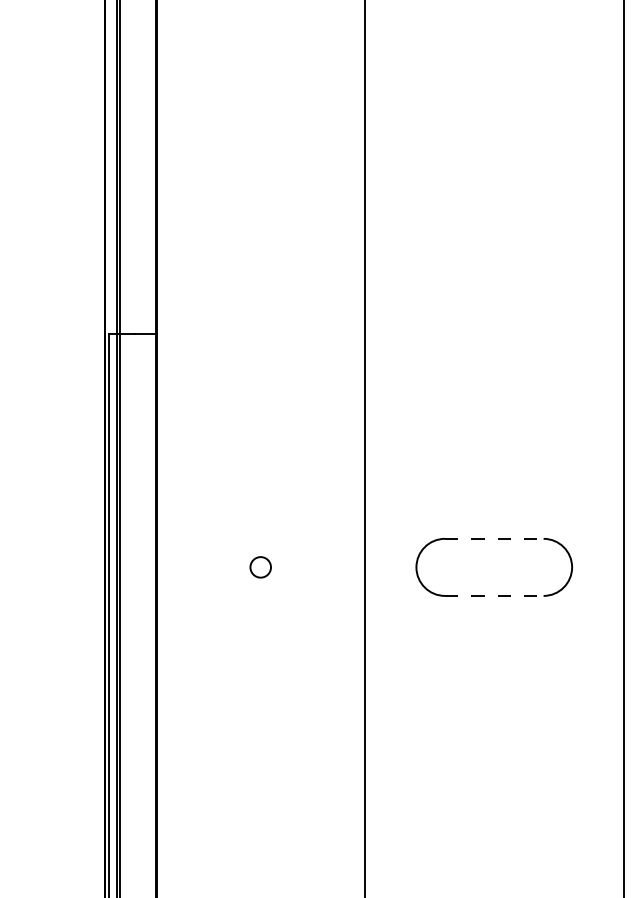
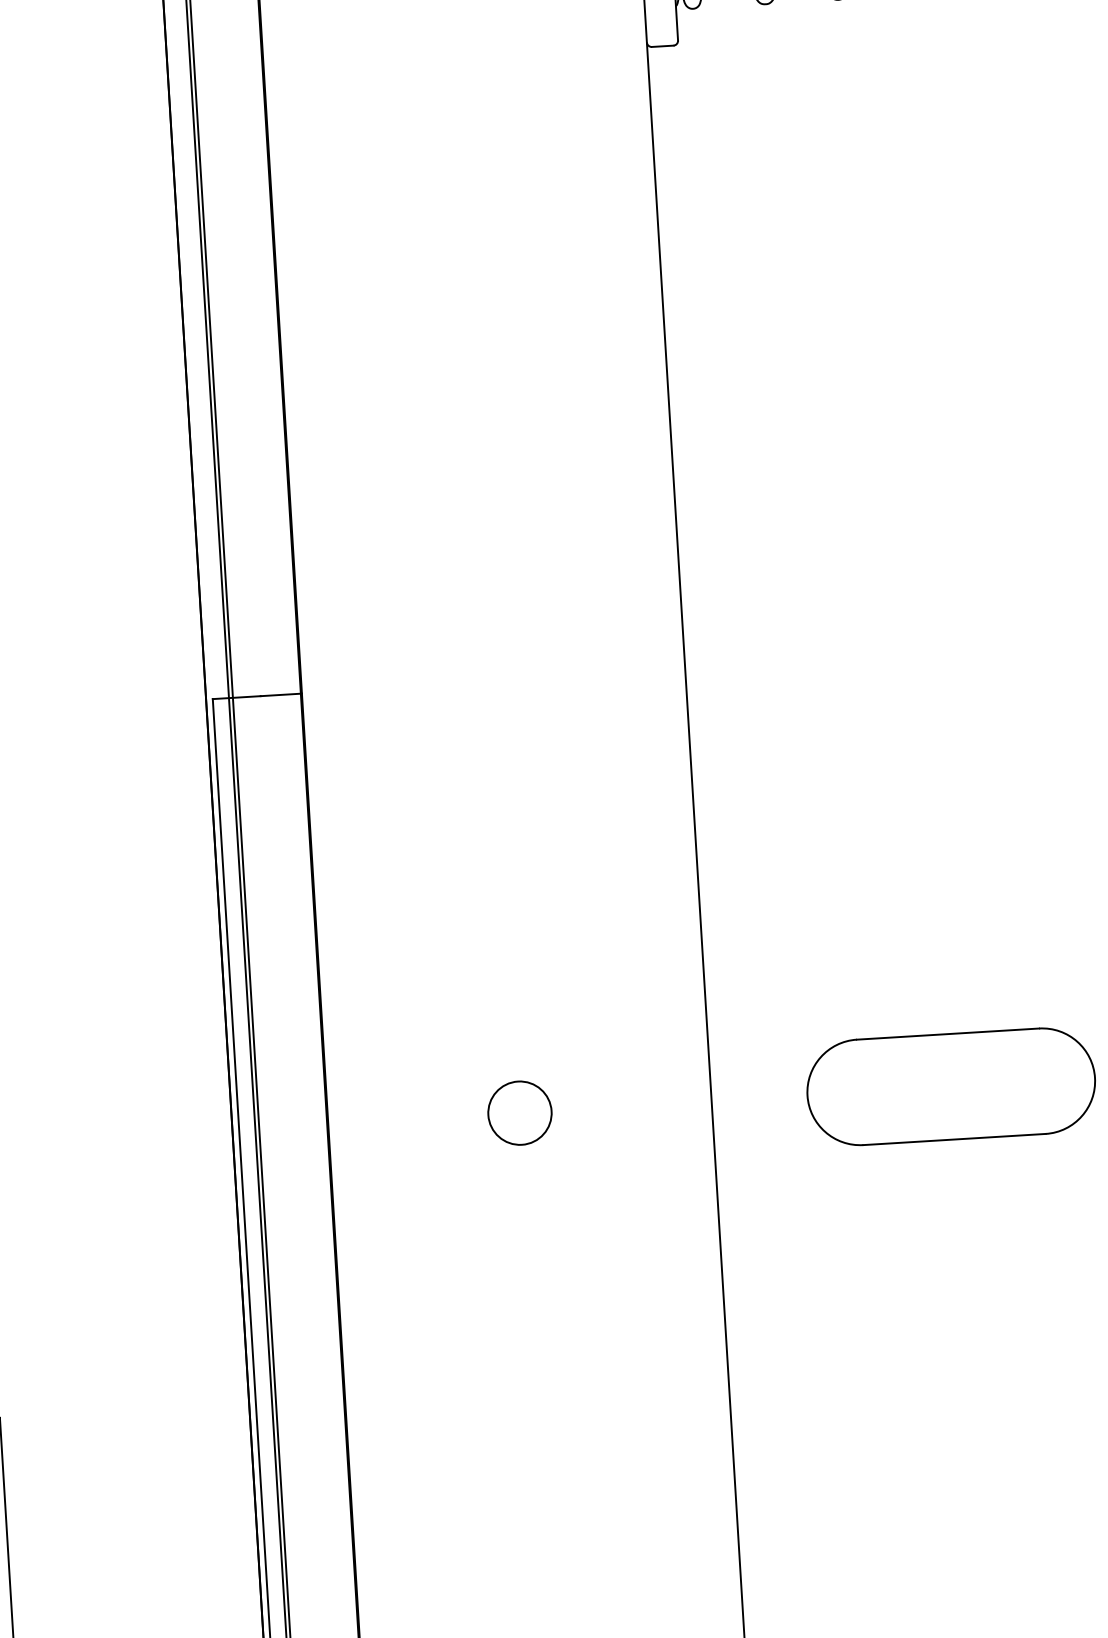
line: (494, 538) -> (948, 1033), dashed -> solid
circle: (260, 567) -> (519, 1113), size x1.67
line: (494, 595) -> (954, 1138), dashed -> solid

